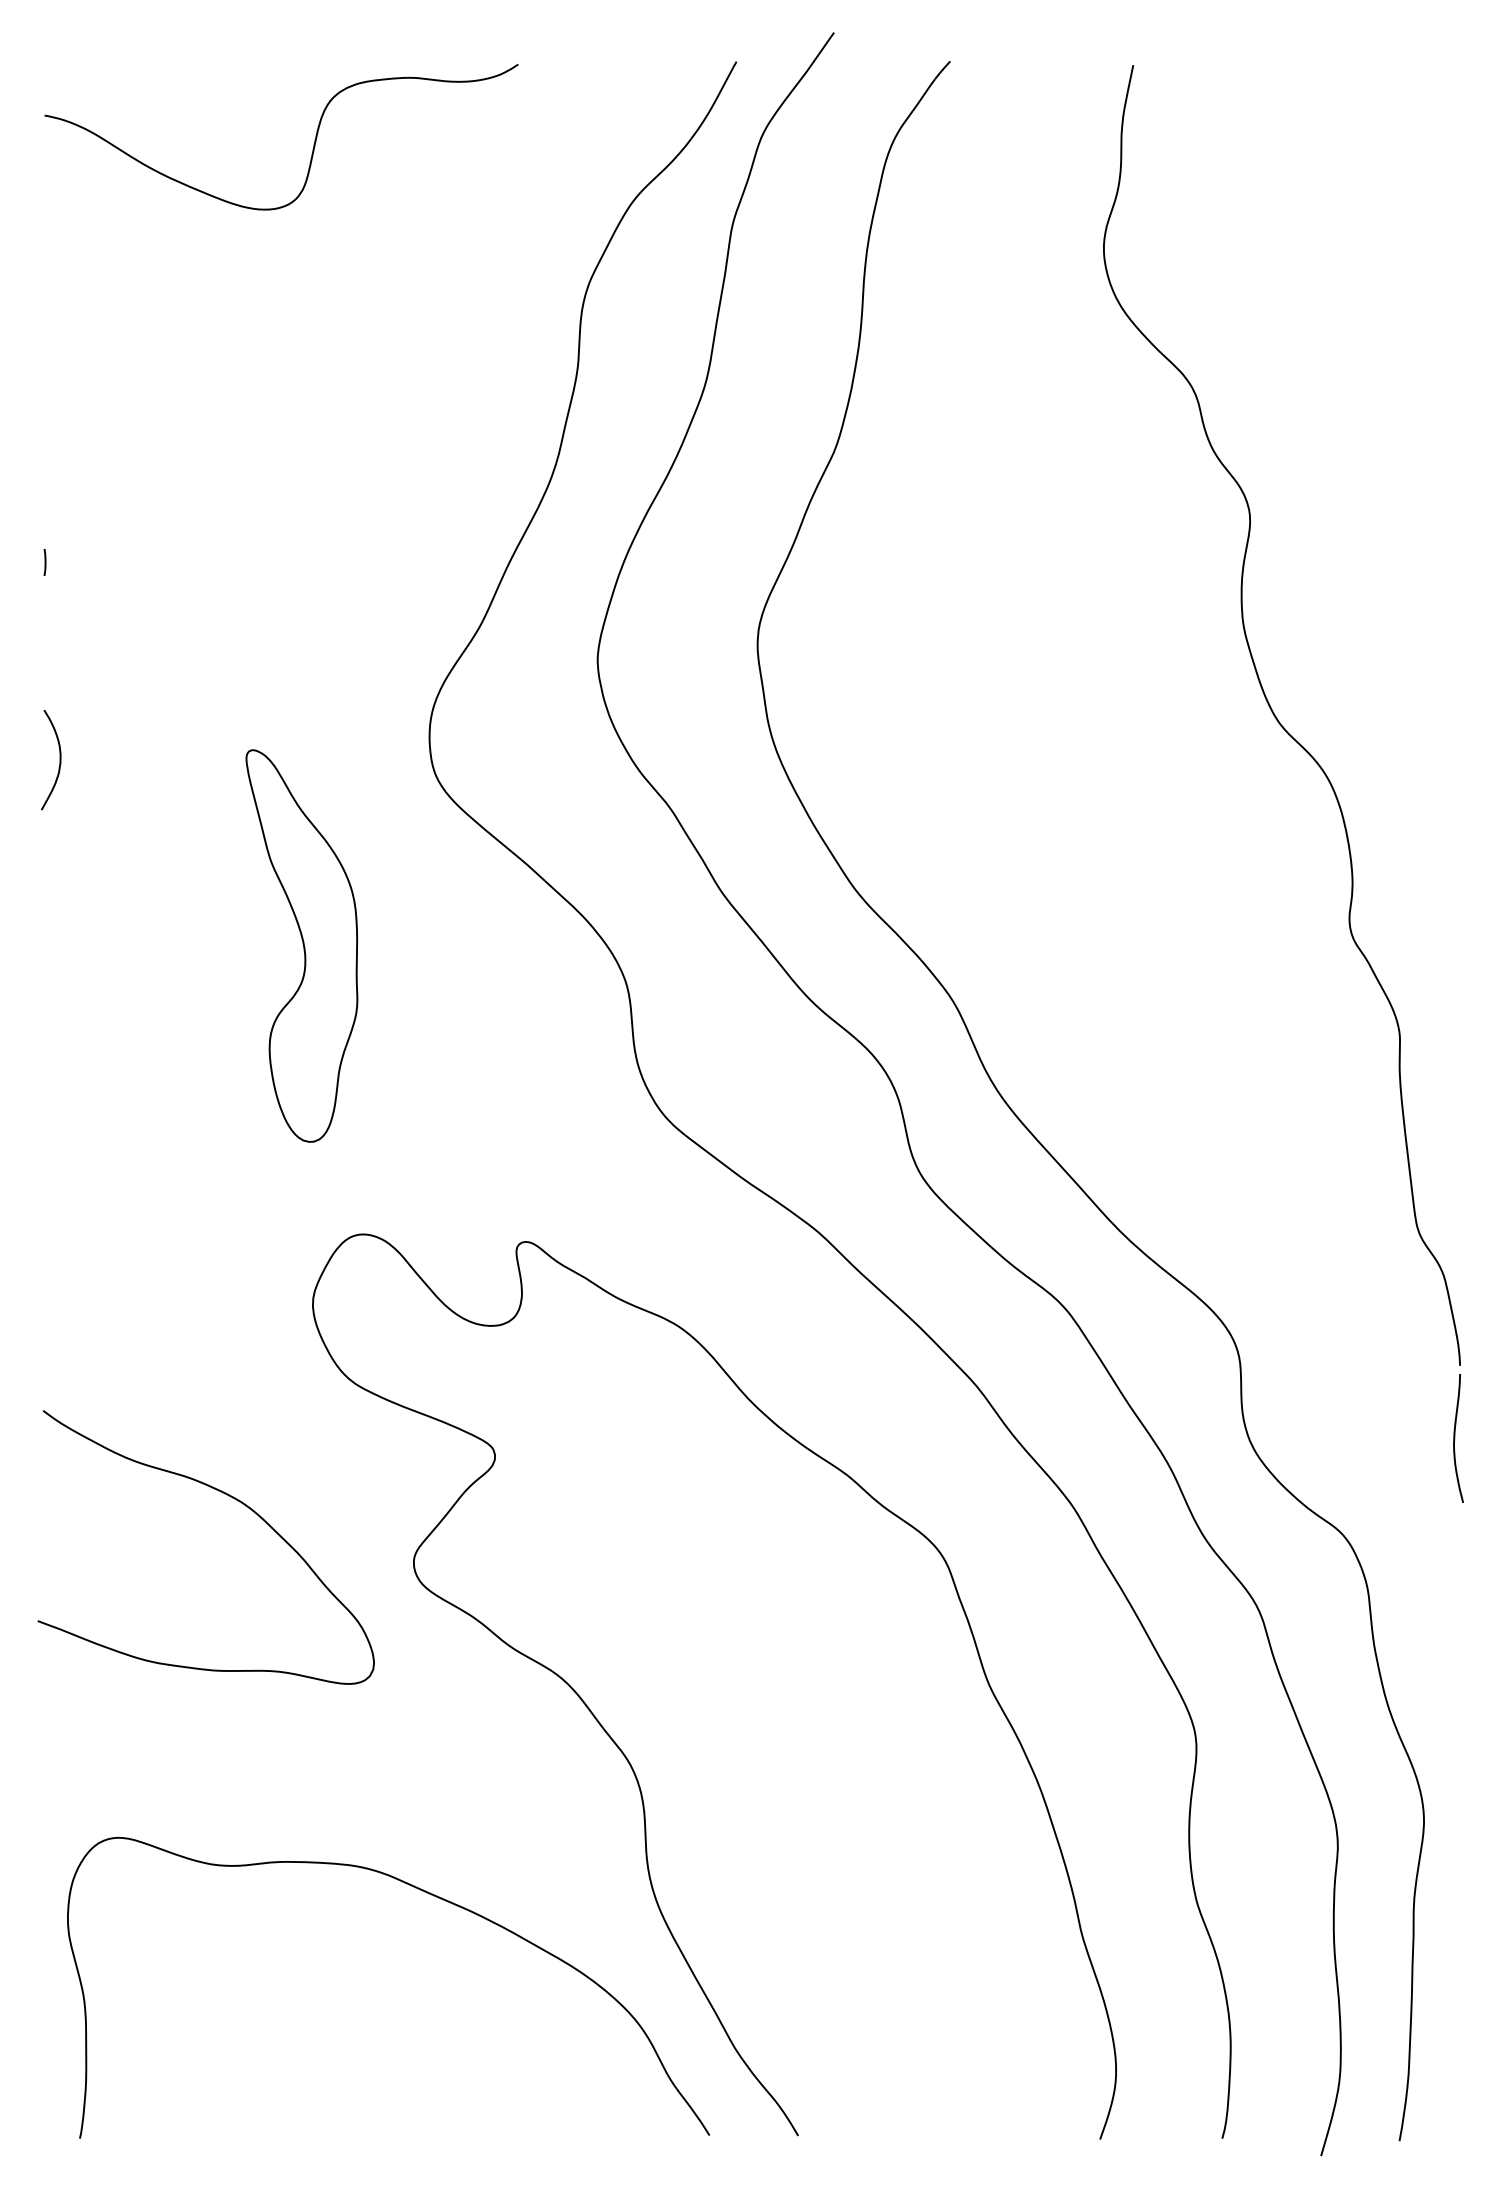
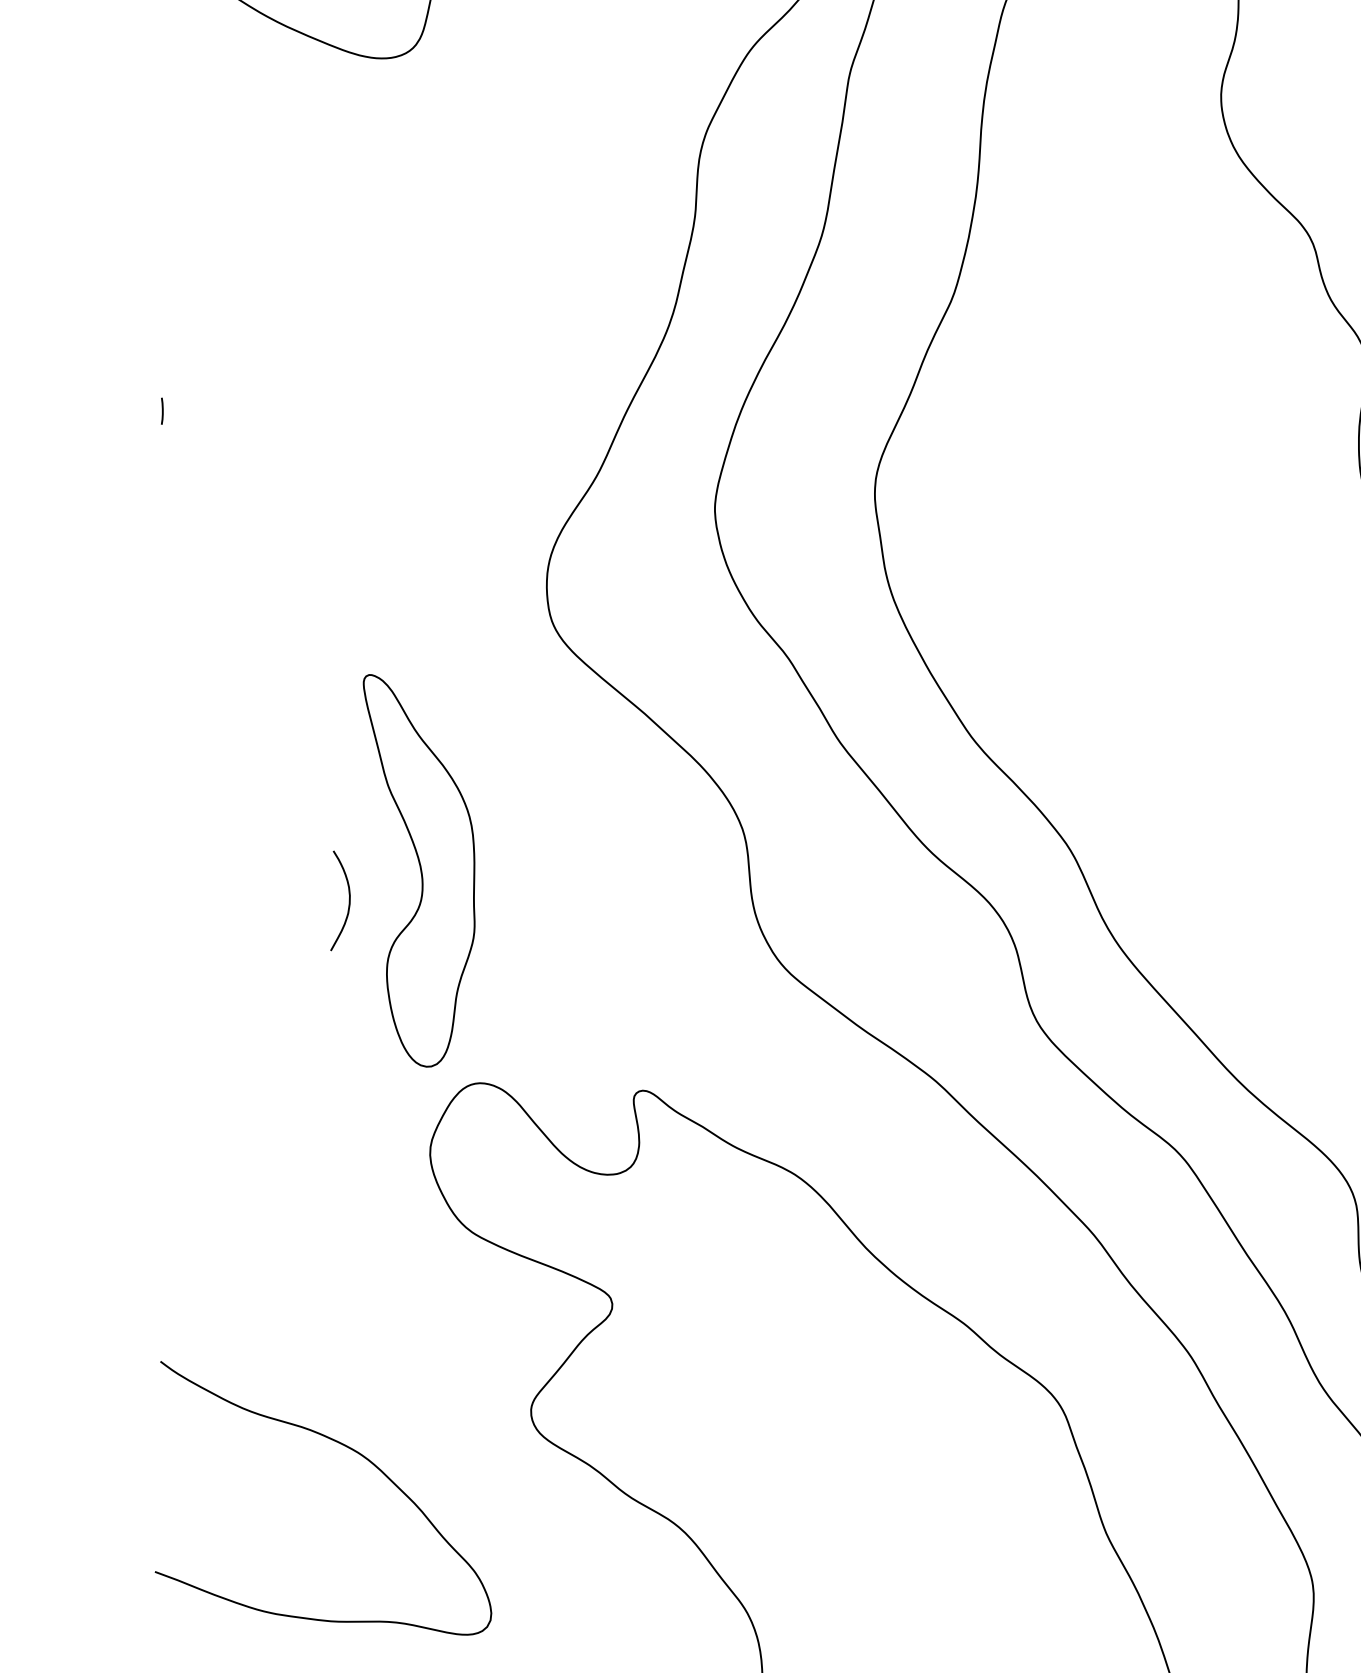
curve: (59, 760) -> (348, 901), moved
part: (301, 945) -> (418, 870), moved
curve: (230, 1497) -> (347, 1448), moved

